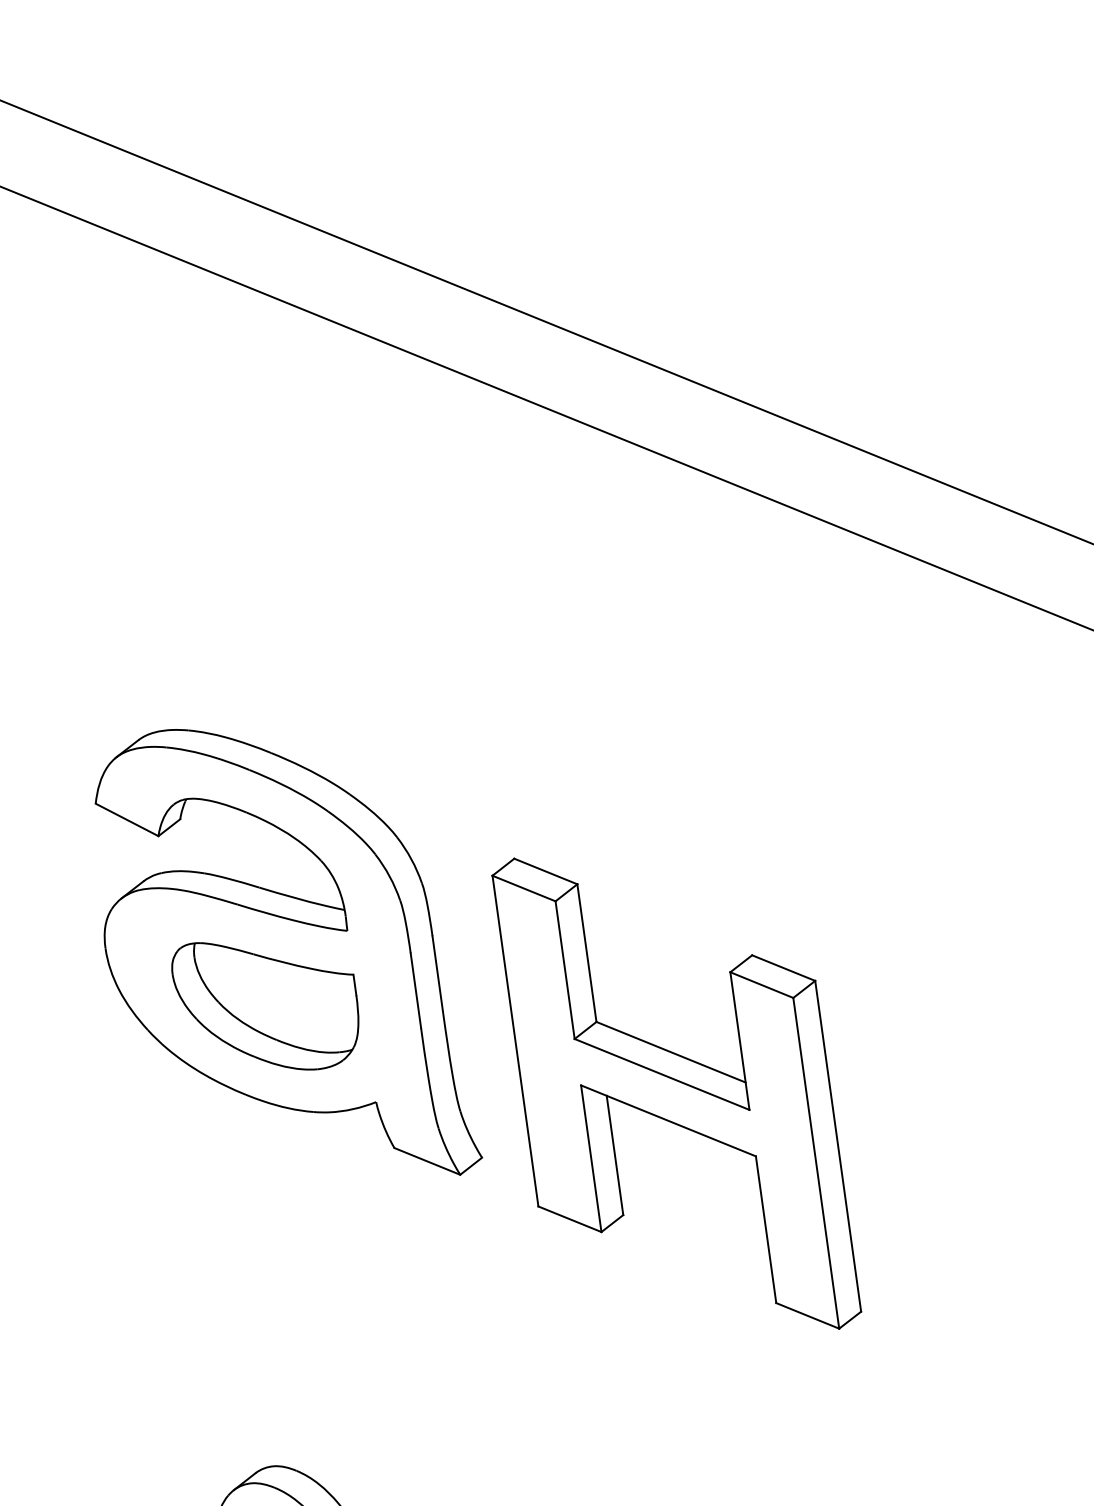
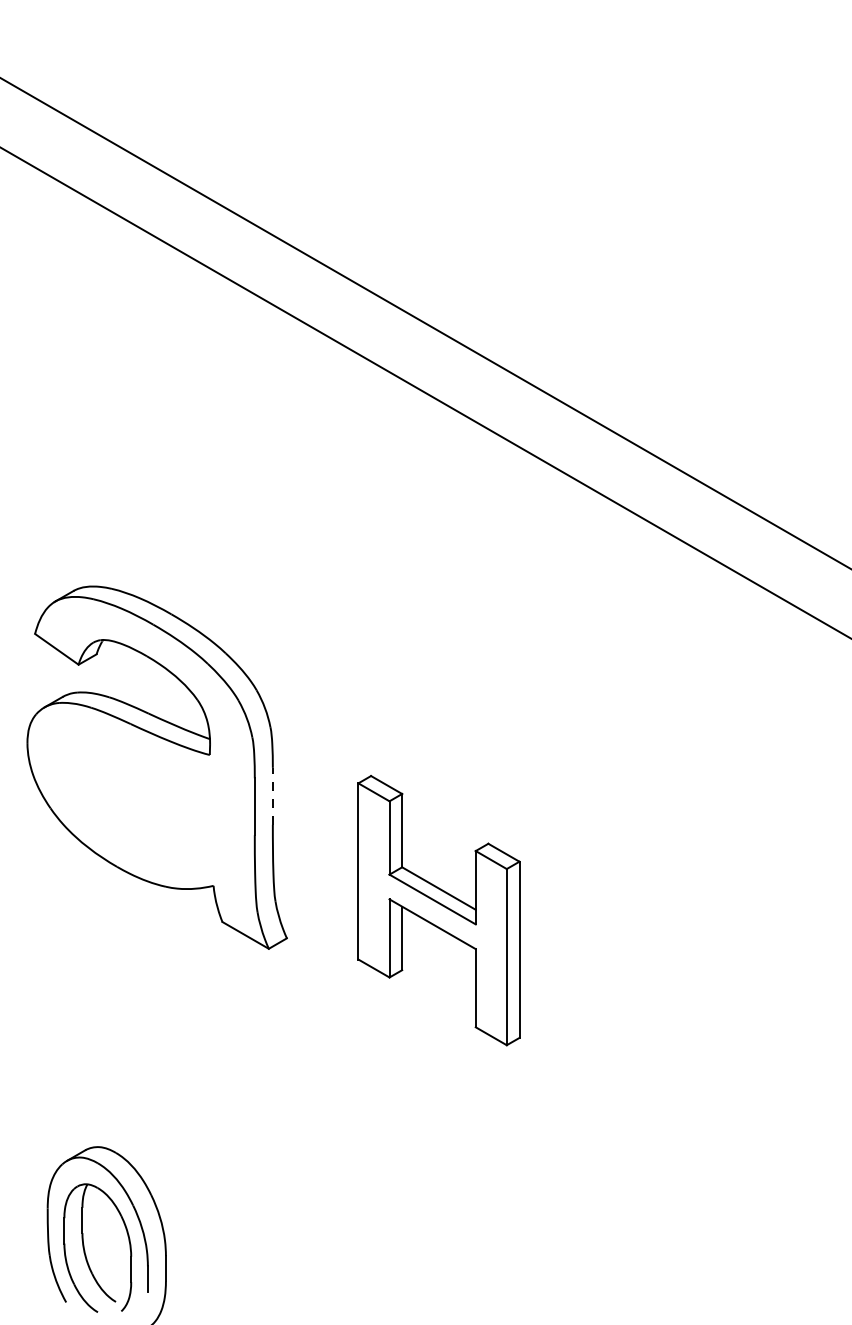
line: (437, 972) -> (272, 795), solid -> dashed
part: (267, 1004) -> (142, 801), removed
part: (676, 1093) -> (438, 910), size x0.7

